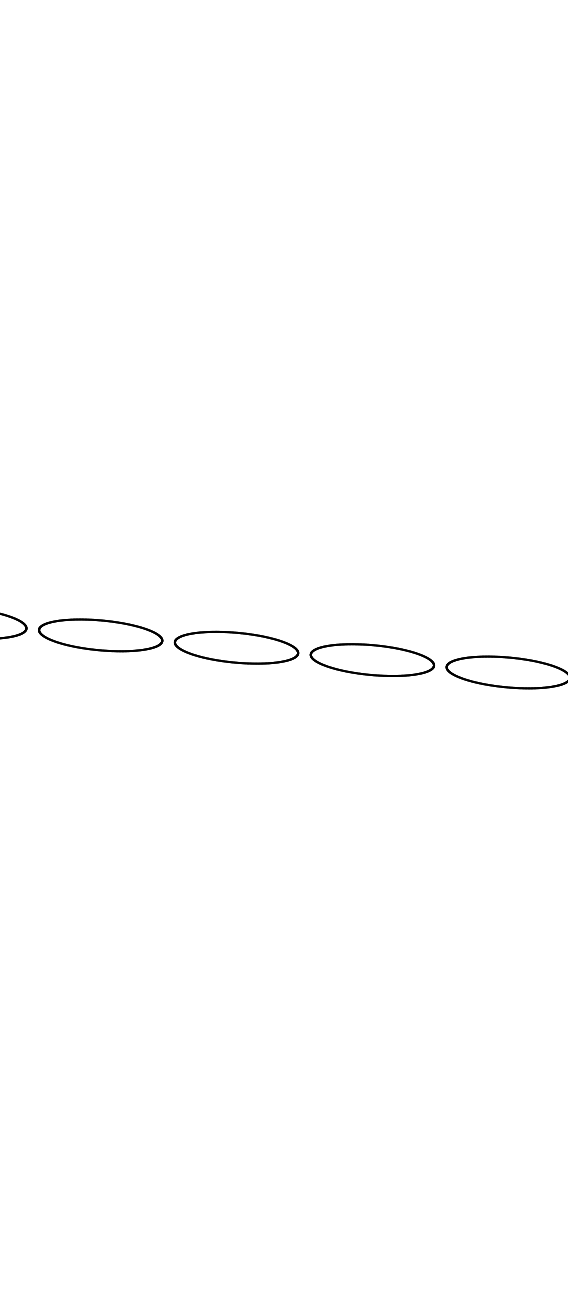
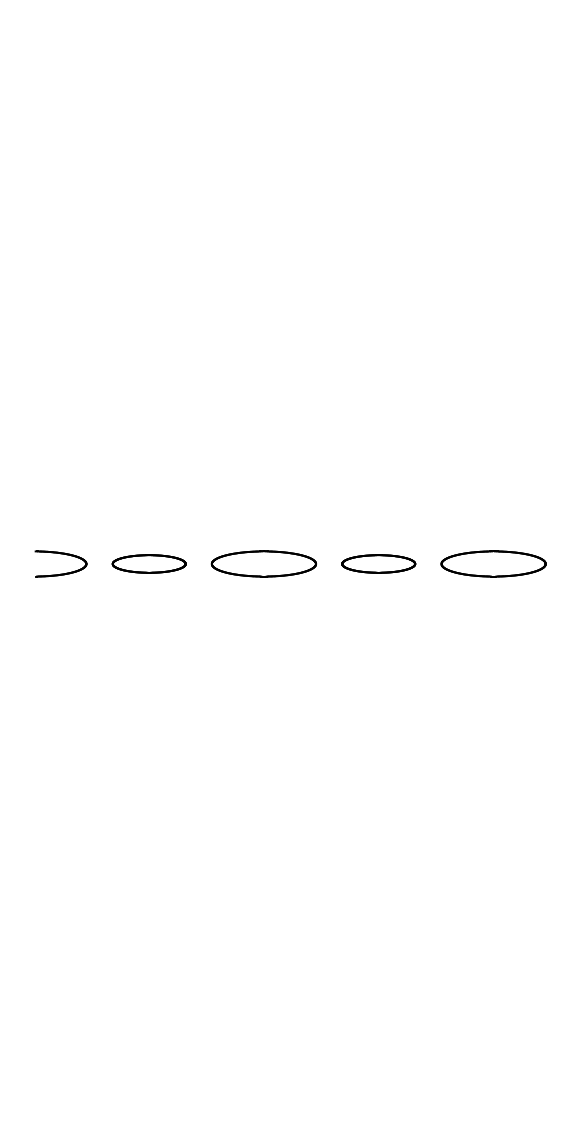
part: (101, 634) -> (149, 563), size x0.7
part: (372, 659) -> (378, 563), size x0.7

